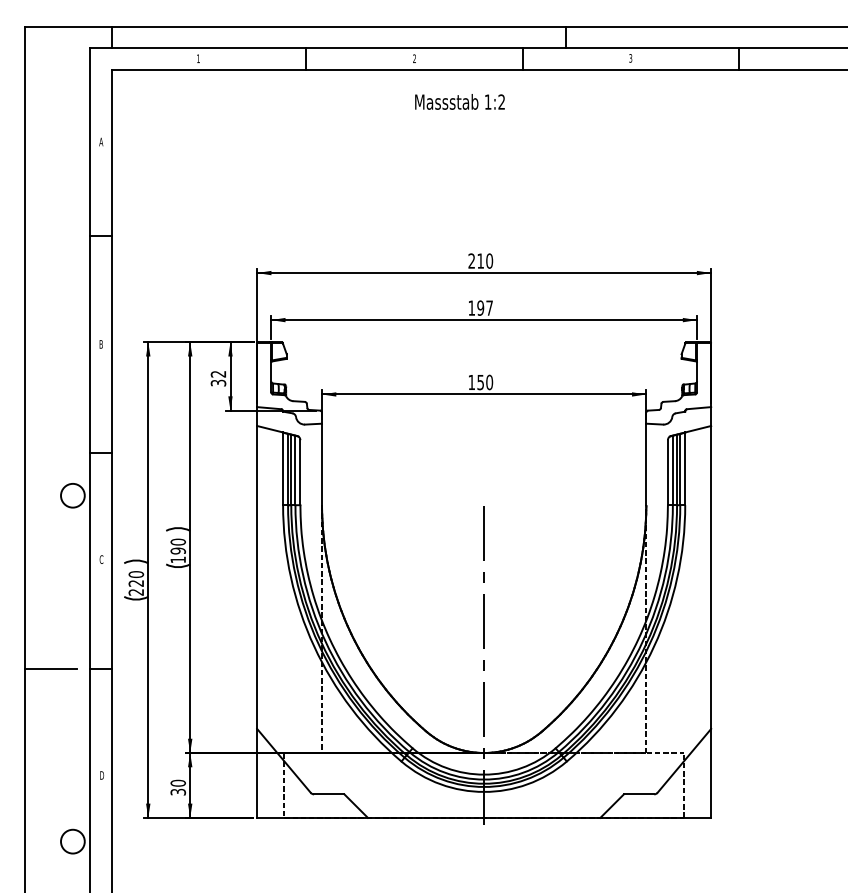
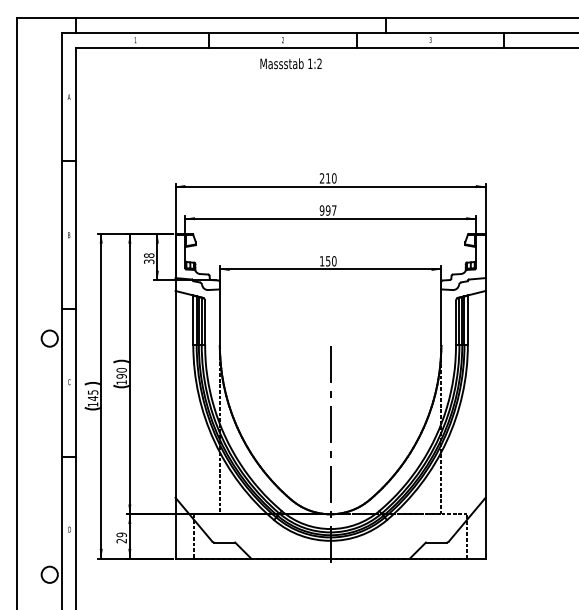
text: (459, 101) -> (290, 63), moved
text: (470, 308) -> (321, 210), 197 -> 997
text: (218, 374) -> (149, 255), 32 -> 38
text: (135, 583) -> (92, 398), 220 -> 145
line: (50, 668) -> (34, 456), removed
text: (177, 787) -> (121, 537), 30 -> 29

